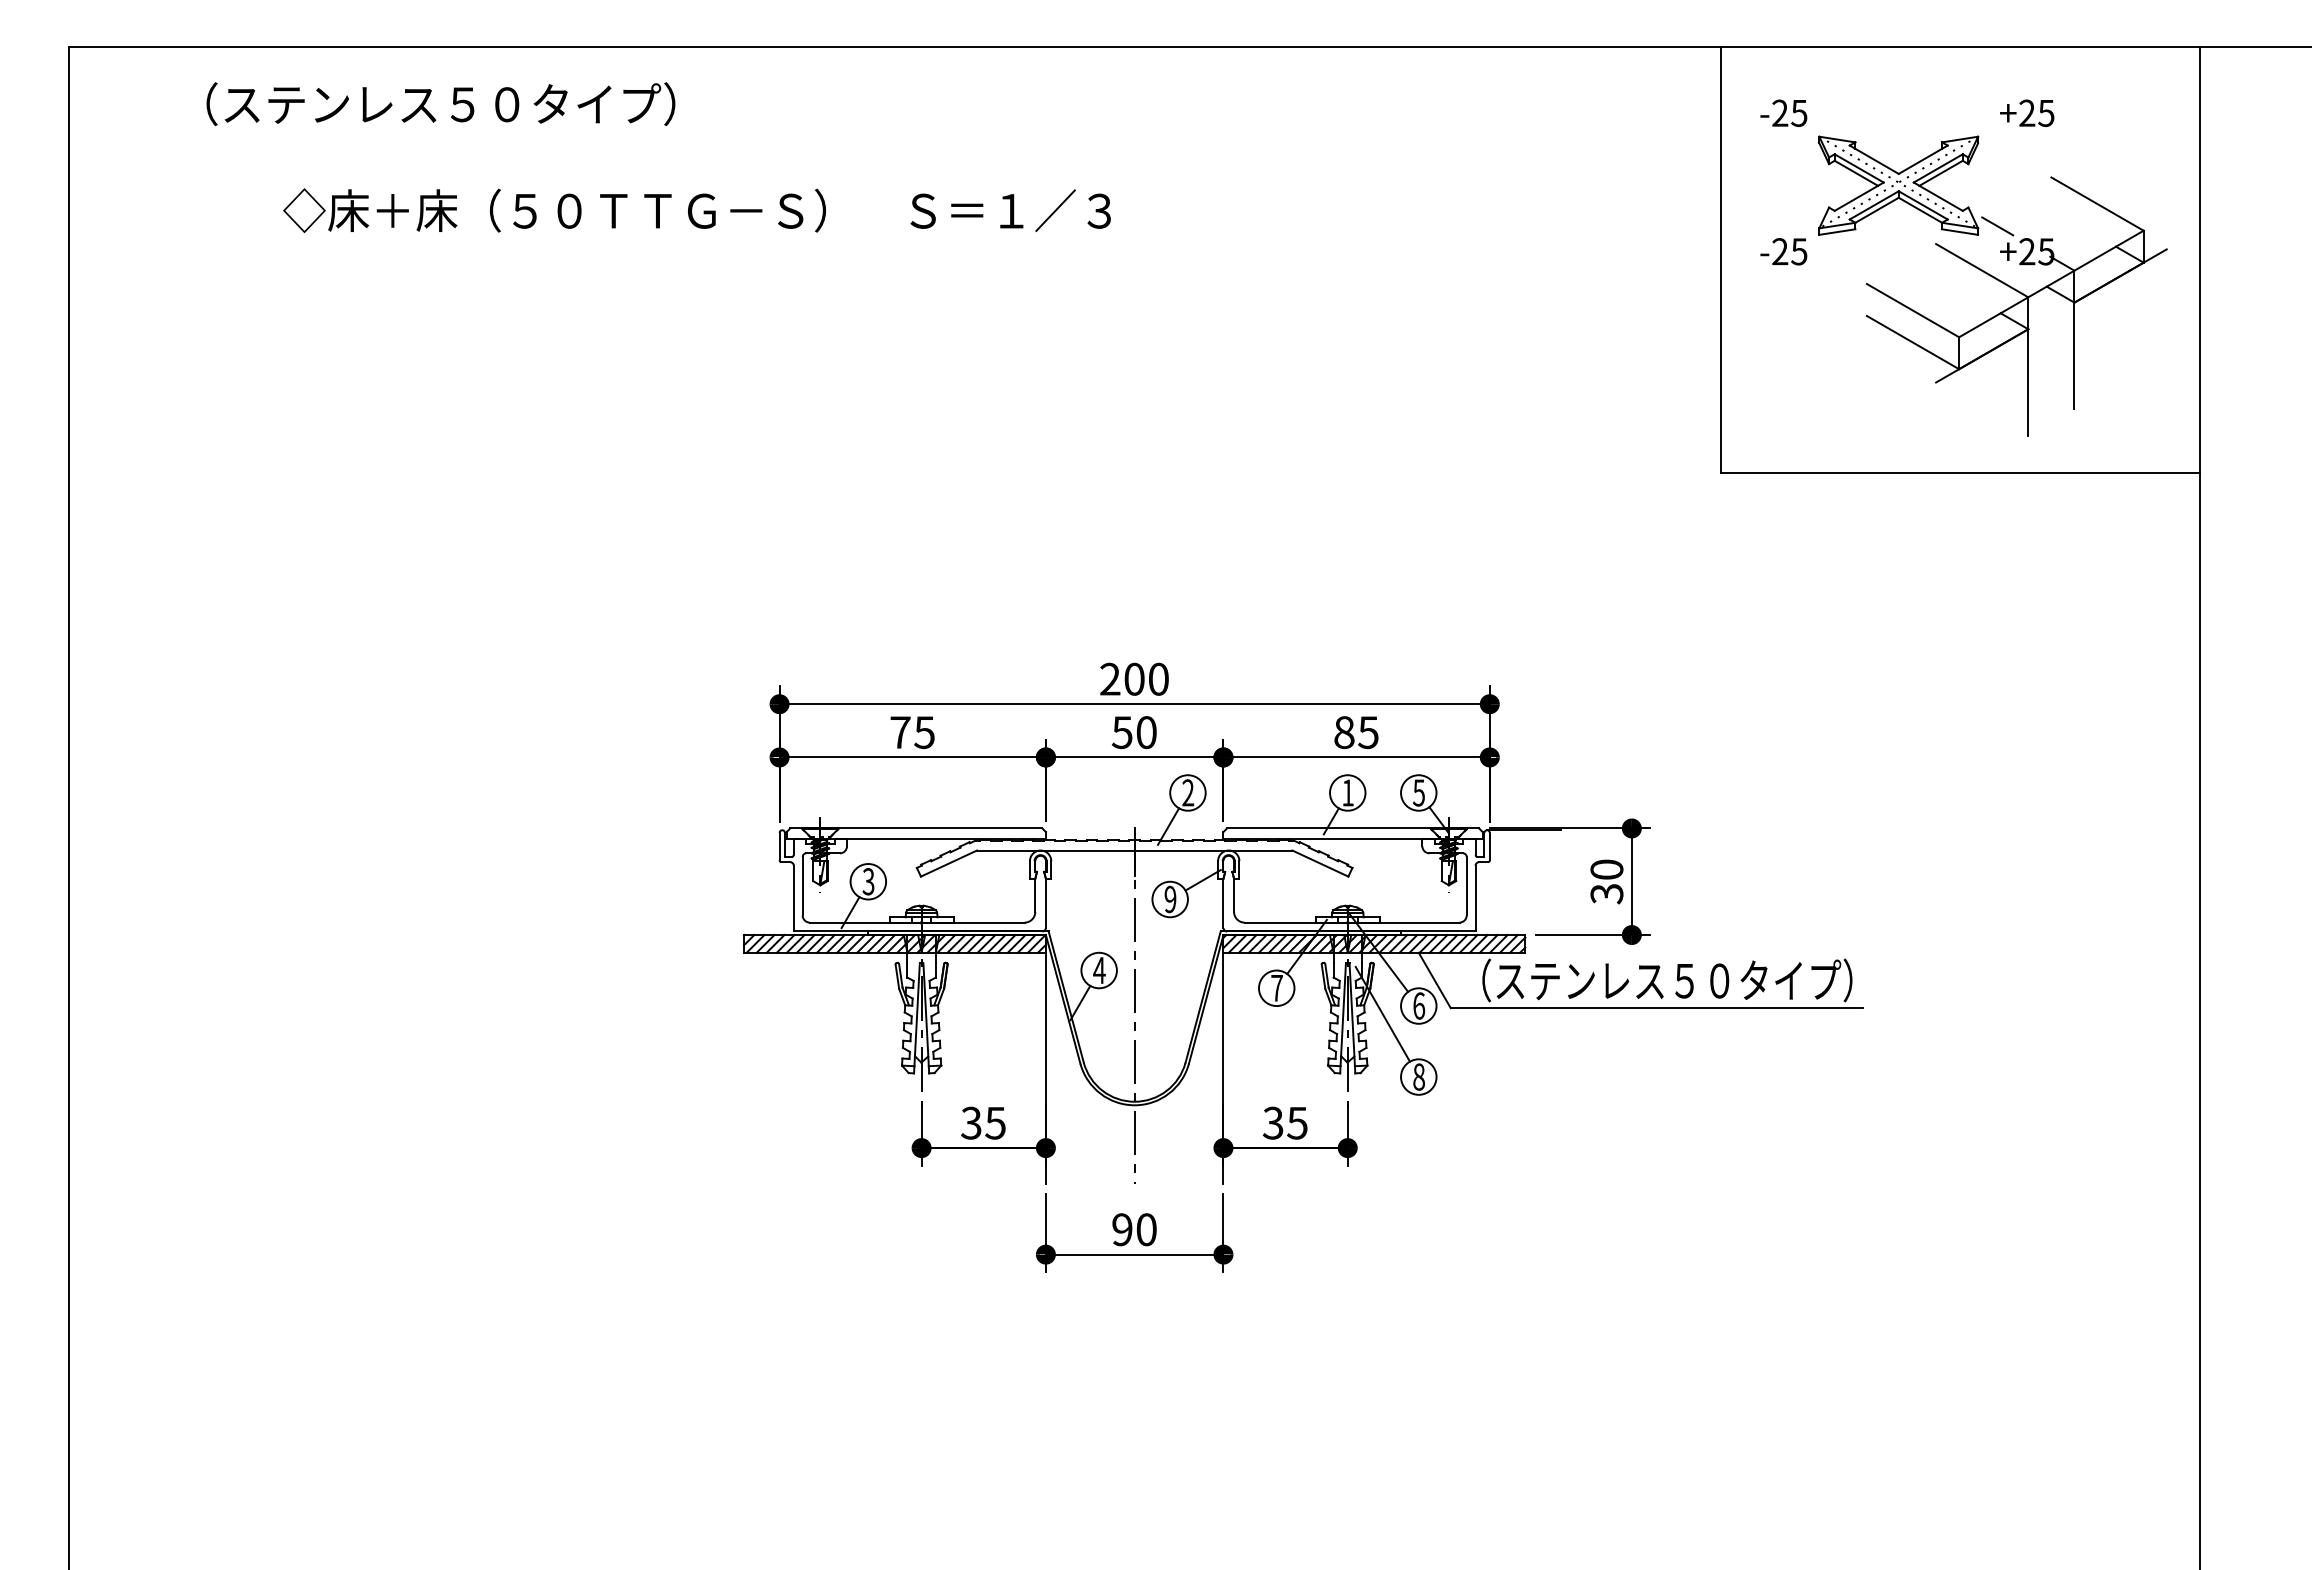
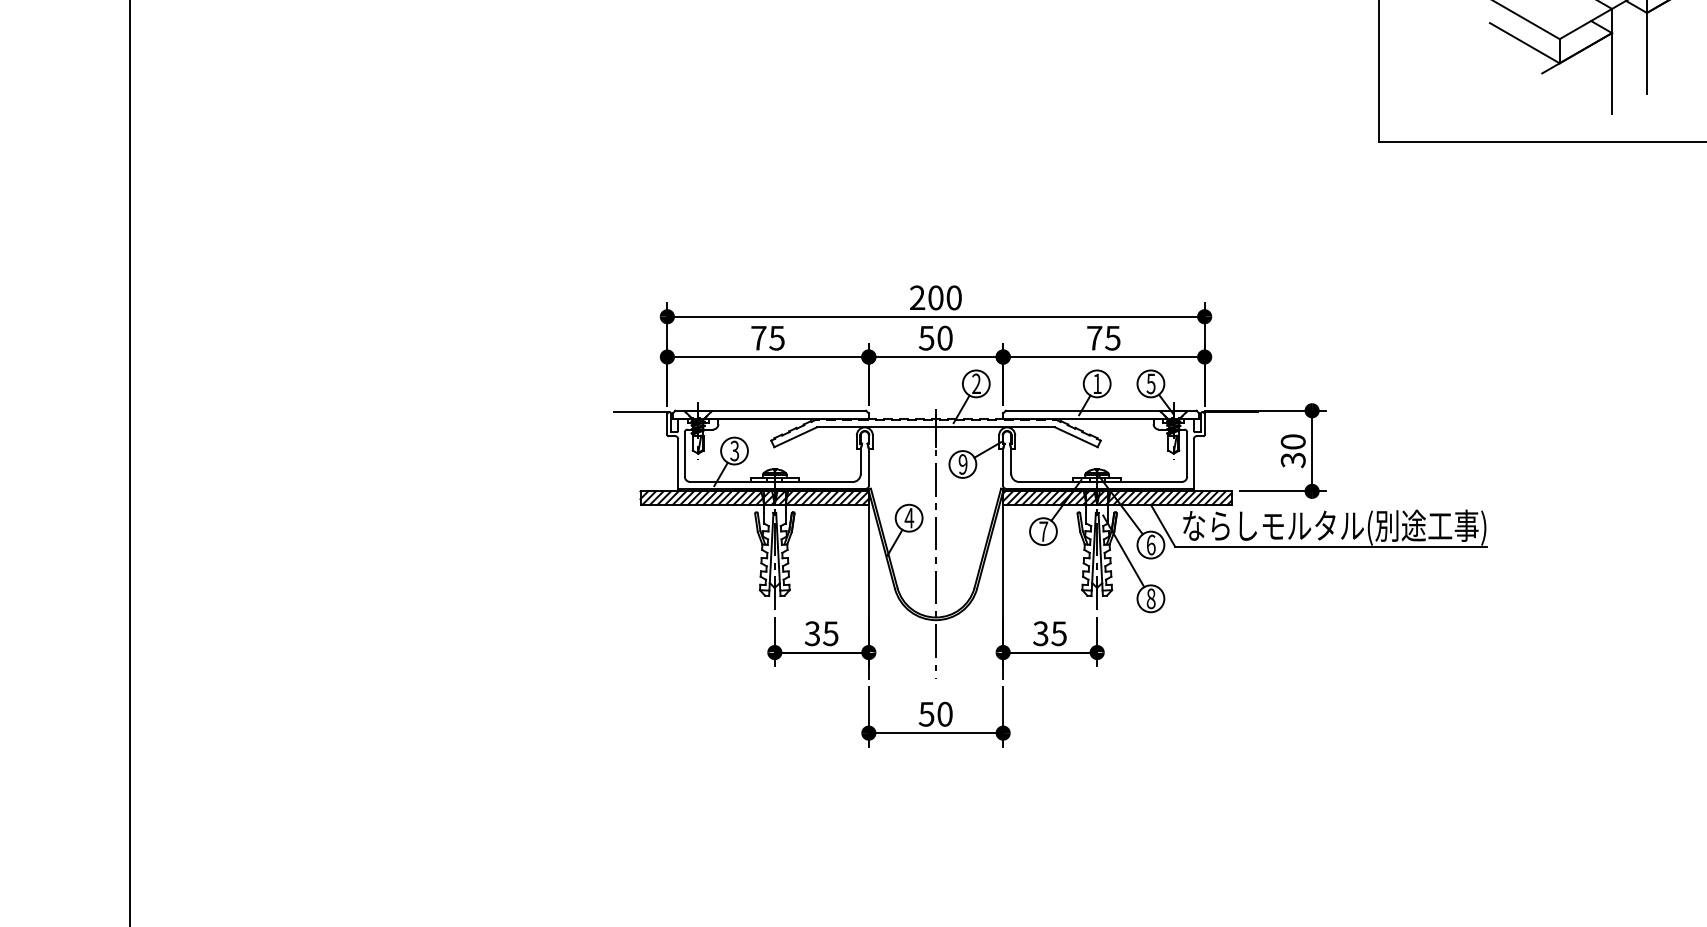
text: (1344, 732) -> (1094, 338), 85 -> 75
line: (745, 830) -> (641, 412), added
text: (1661, 982) -> (1334, 527), （ステンレス５０タイプ） -> ならしモルタル(別途工事)
text: (1122, 1229) -> (926, 714), 90 -> 50

